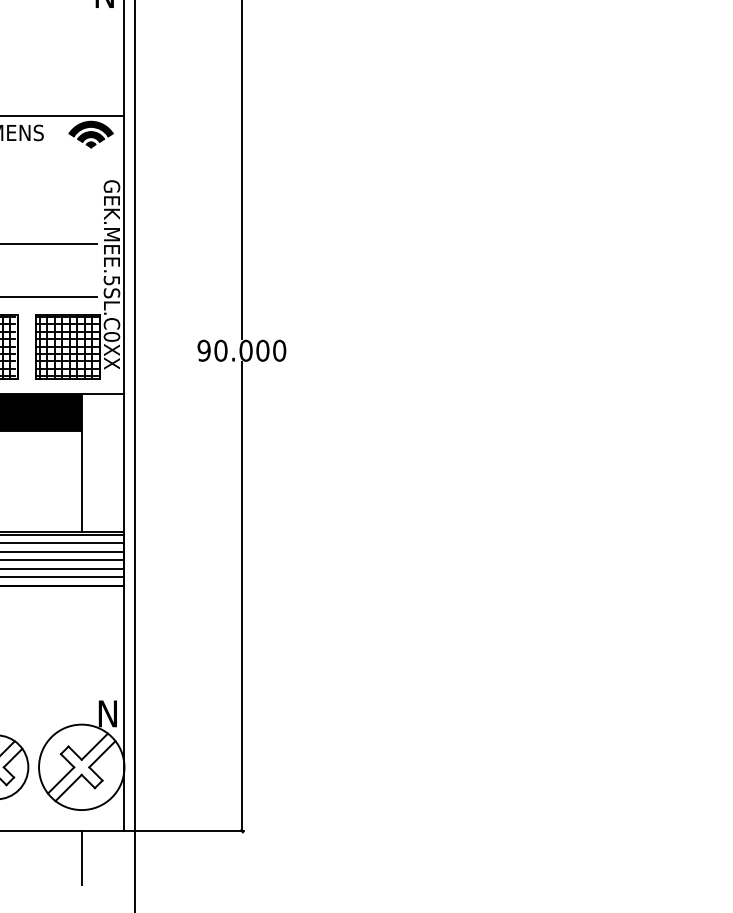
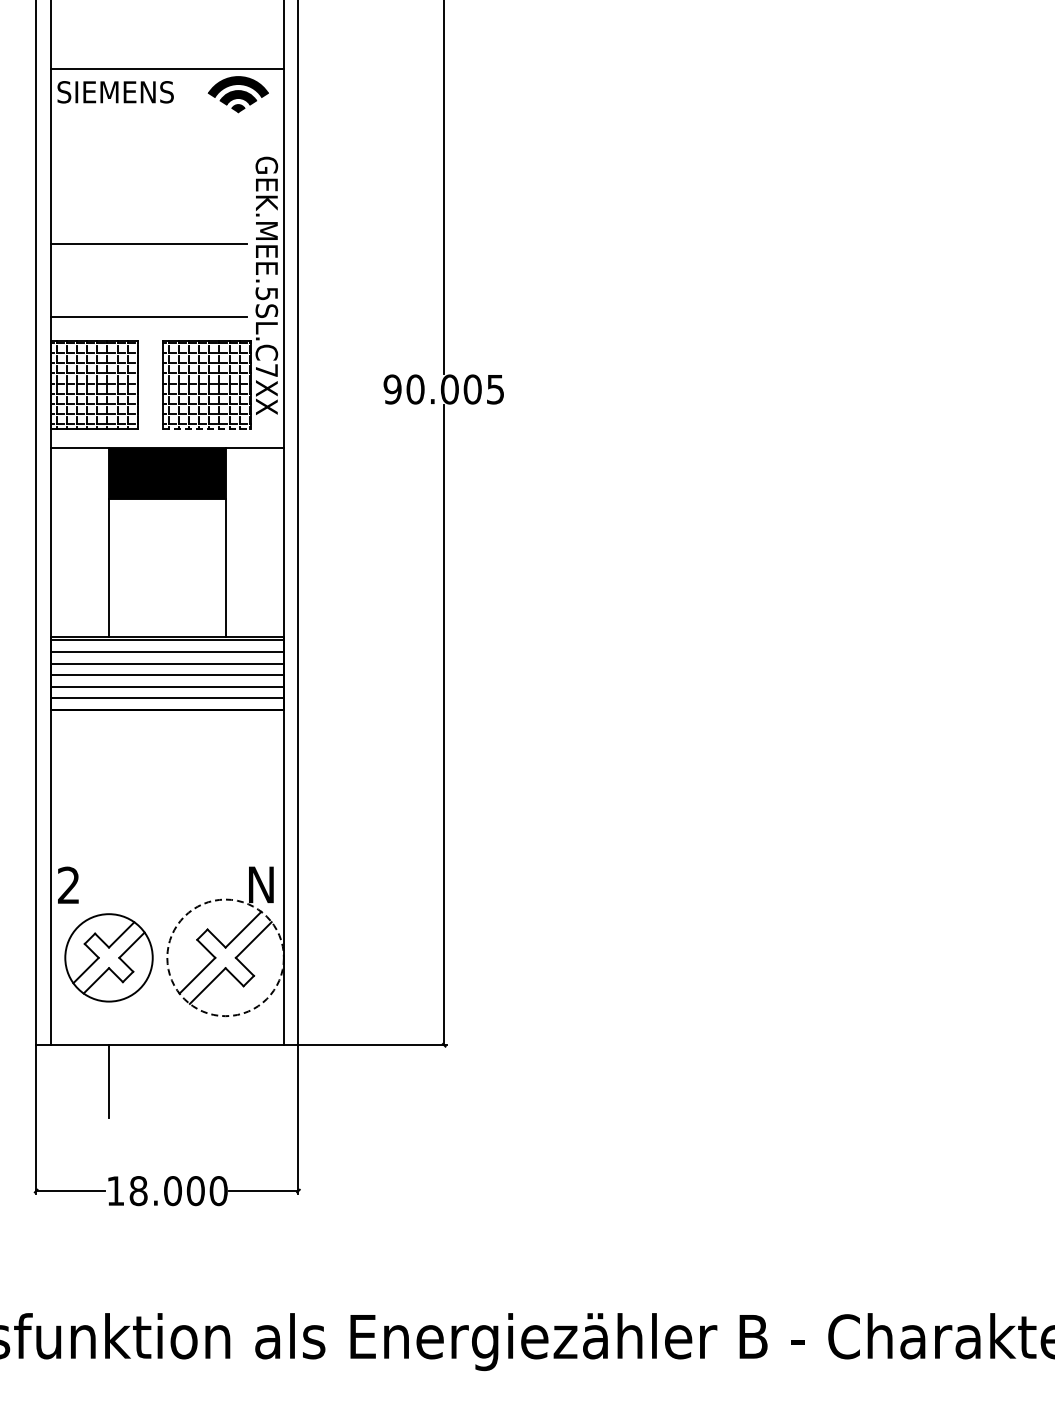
text: (111, 336) -> (266, 370), GEK.MEE.5SL.C0XX -> GEK.MEE.5SL.C7XX
text: (279, 350) -> (495, 389), 90.000 -> 90.005
line: (67, 379) -> (206, 428), solid -> dashed
circle: (81, 767) -> (225, 957), solid -> dashed
line: (81, 857) -> (225, 1081), removed

